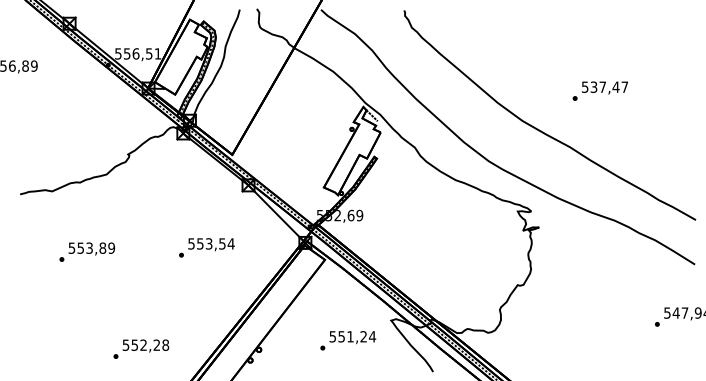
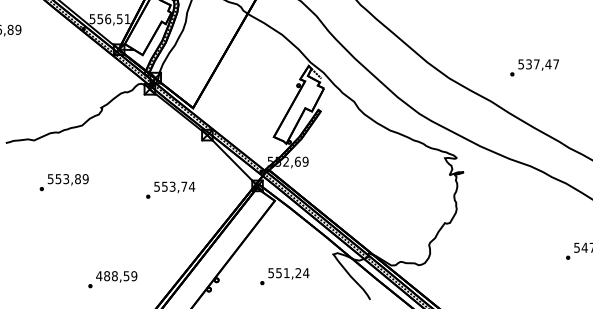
text: (599, 90) -> (533, 67), moved
text: (222, 243) -> (184, 186), 553,54 -> 553,74
text: (87, 251) -> (64, 182), moved
text: (348, 340) -> (285, 276), moved
text: (145, 344) -> (116, 275), 552,28 -> 488,59

